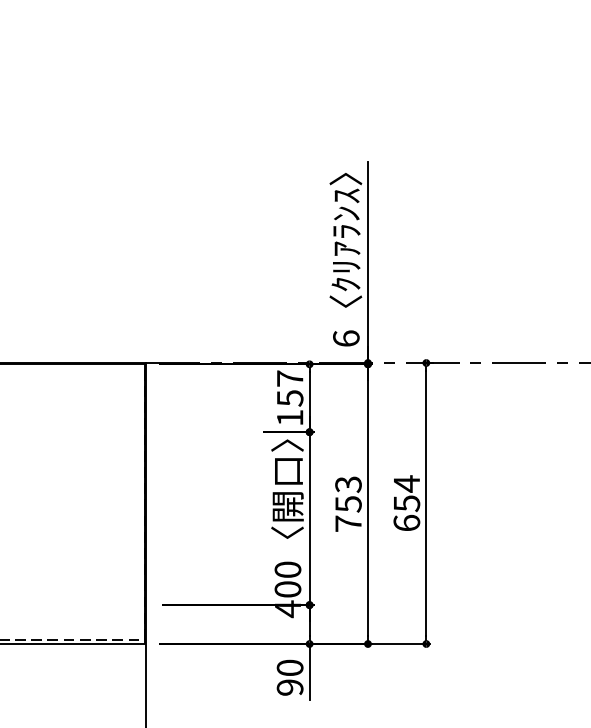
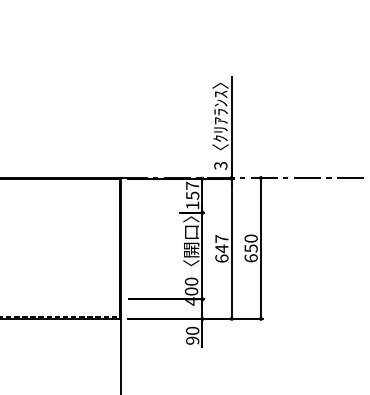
text: (345, 338) -> (220, 165), 6 -> 3
text: (405, 483) -> (250, 238), 654 -> 650
text: (347, 503) -> (221, 248), 753 -> 647

